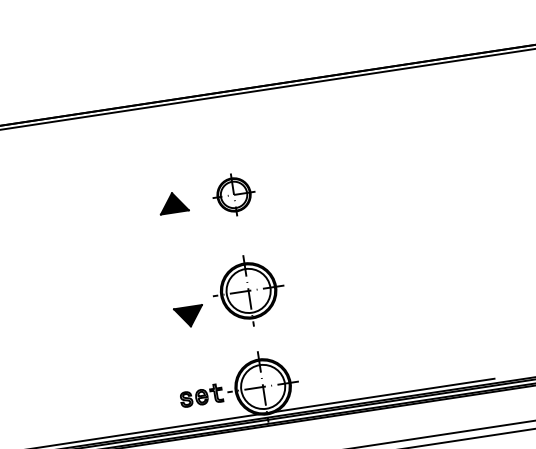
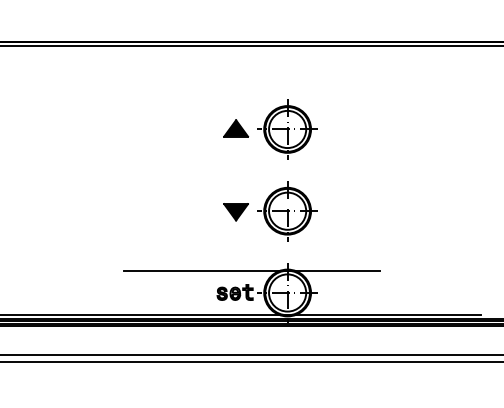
part: (233, 194) -> (287, 129), size x1.67
part: (188, 317) -> (235, 212), moved
line: (216, 366) -> (251, 270), added

